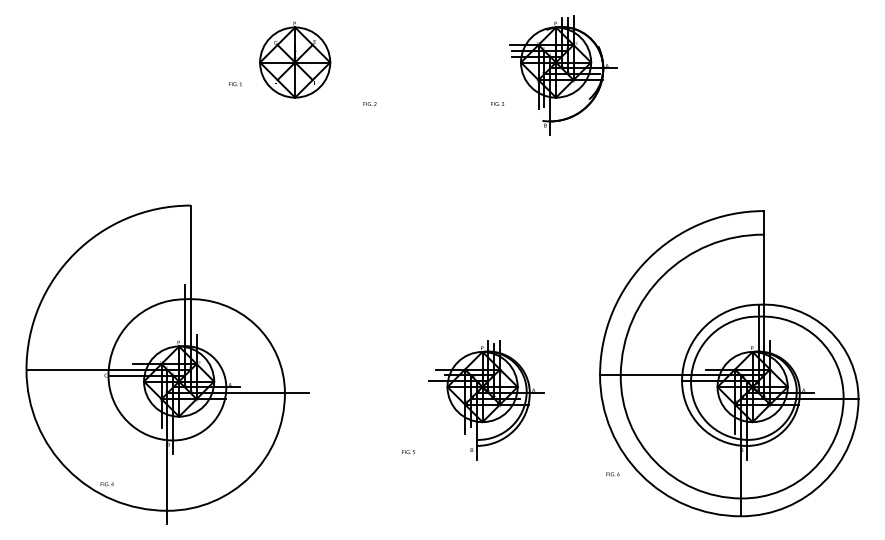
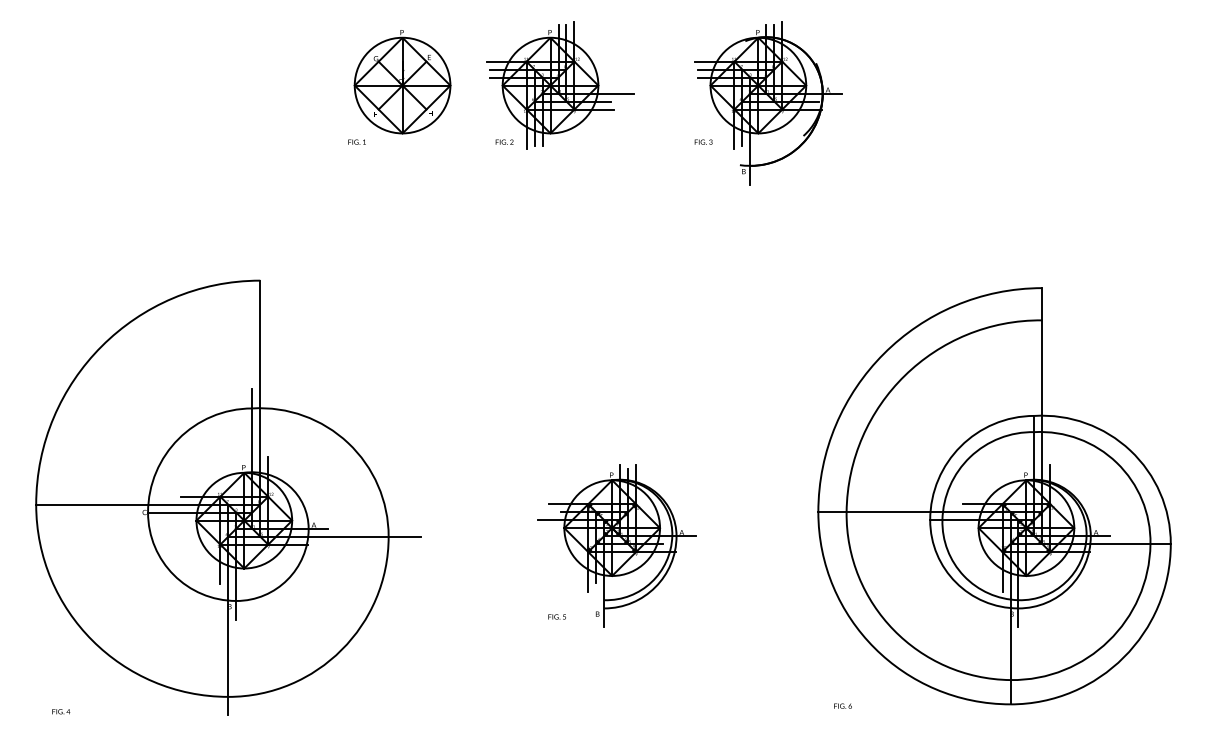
part: (410, 62) -> (560, 85), added
text: (234, 83) -> (356, 141), moved
text: (497, 103) -> (703, 141), moved
part: (485, 399) -> (616, 545), moved
text: (612, 473) -> (842, 705), moved
text: (107, 484) -> (61, 711), moved

